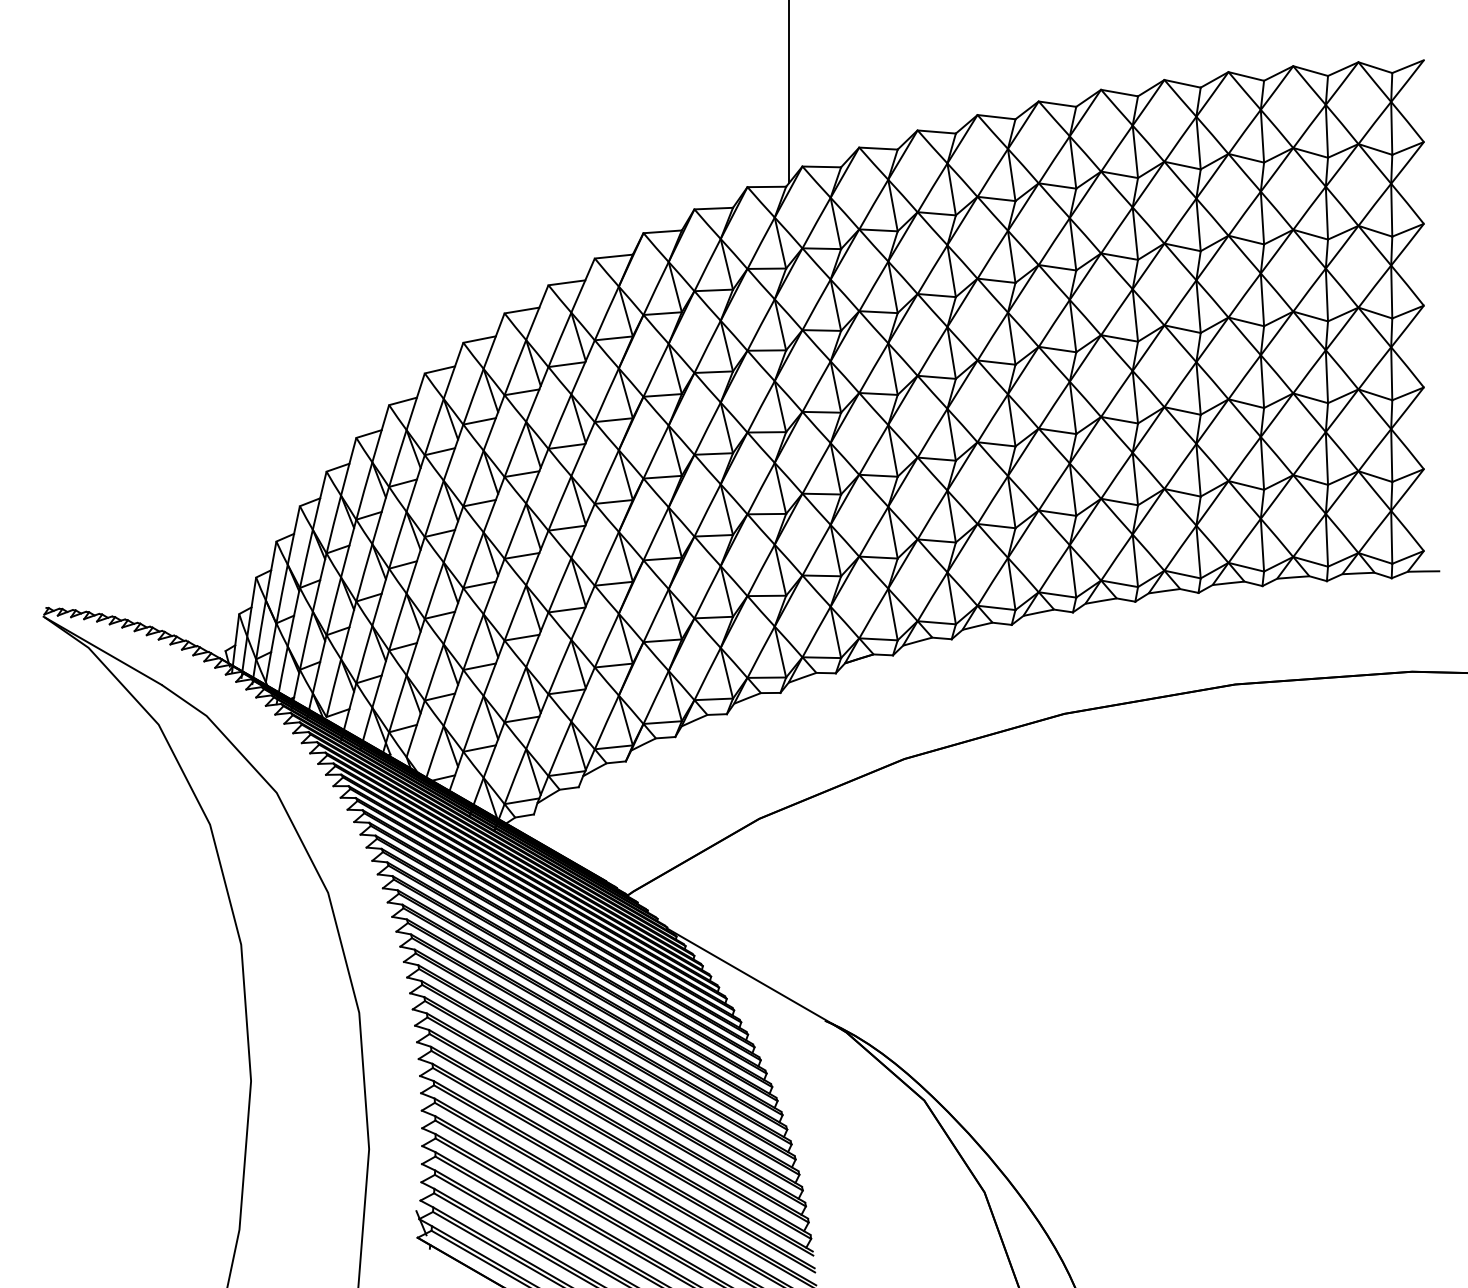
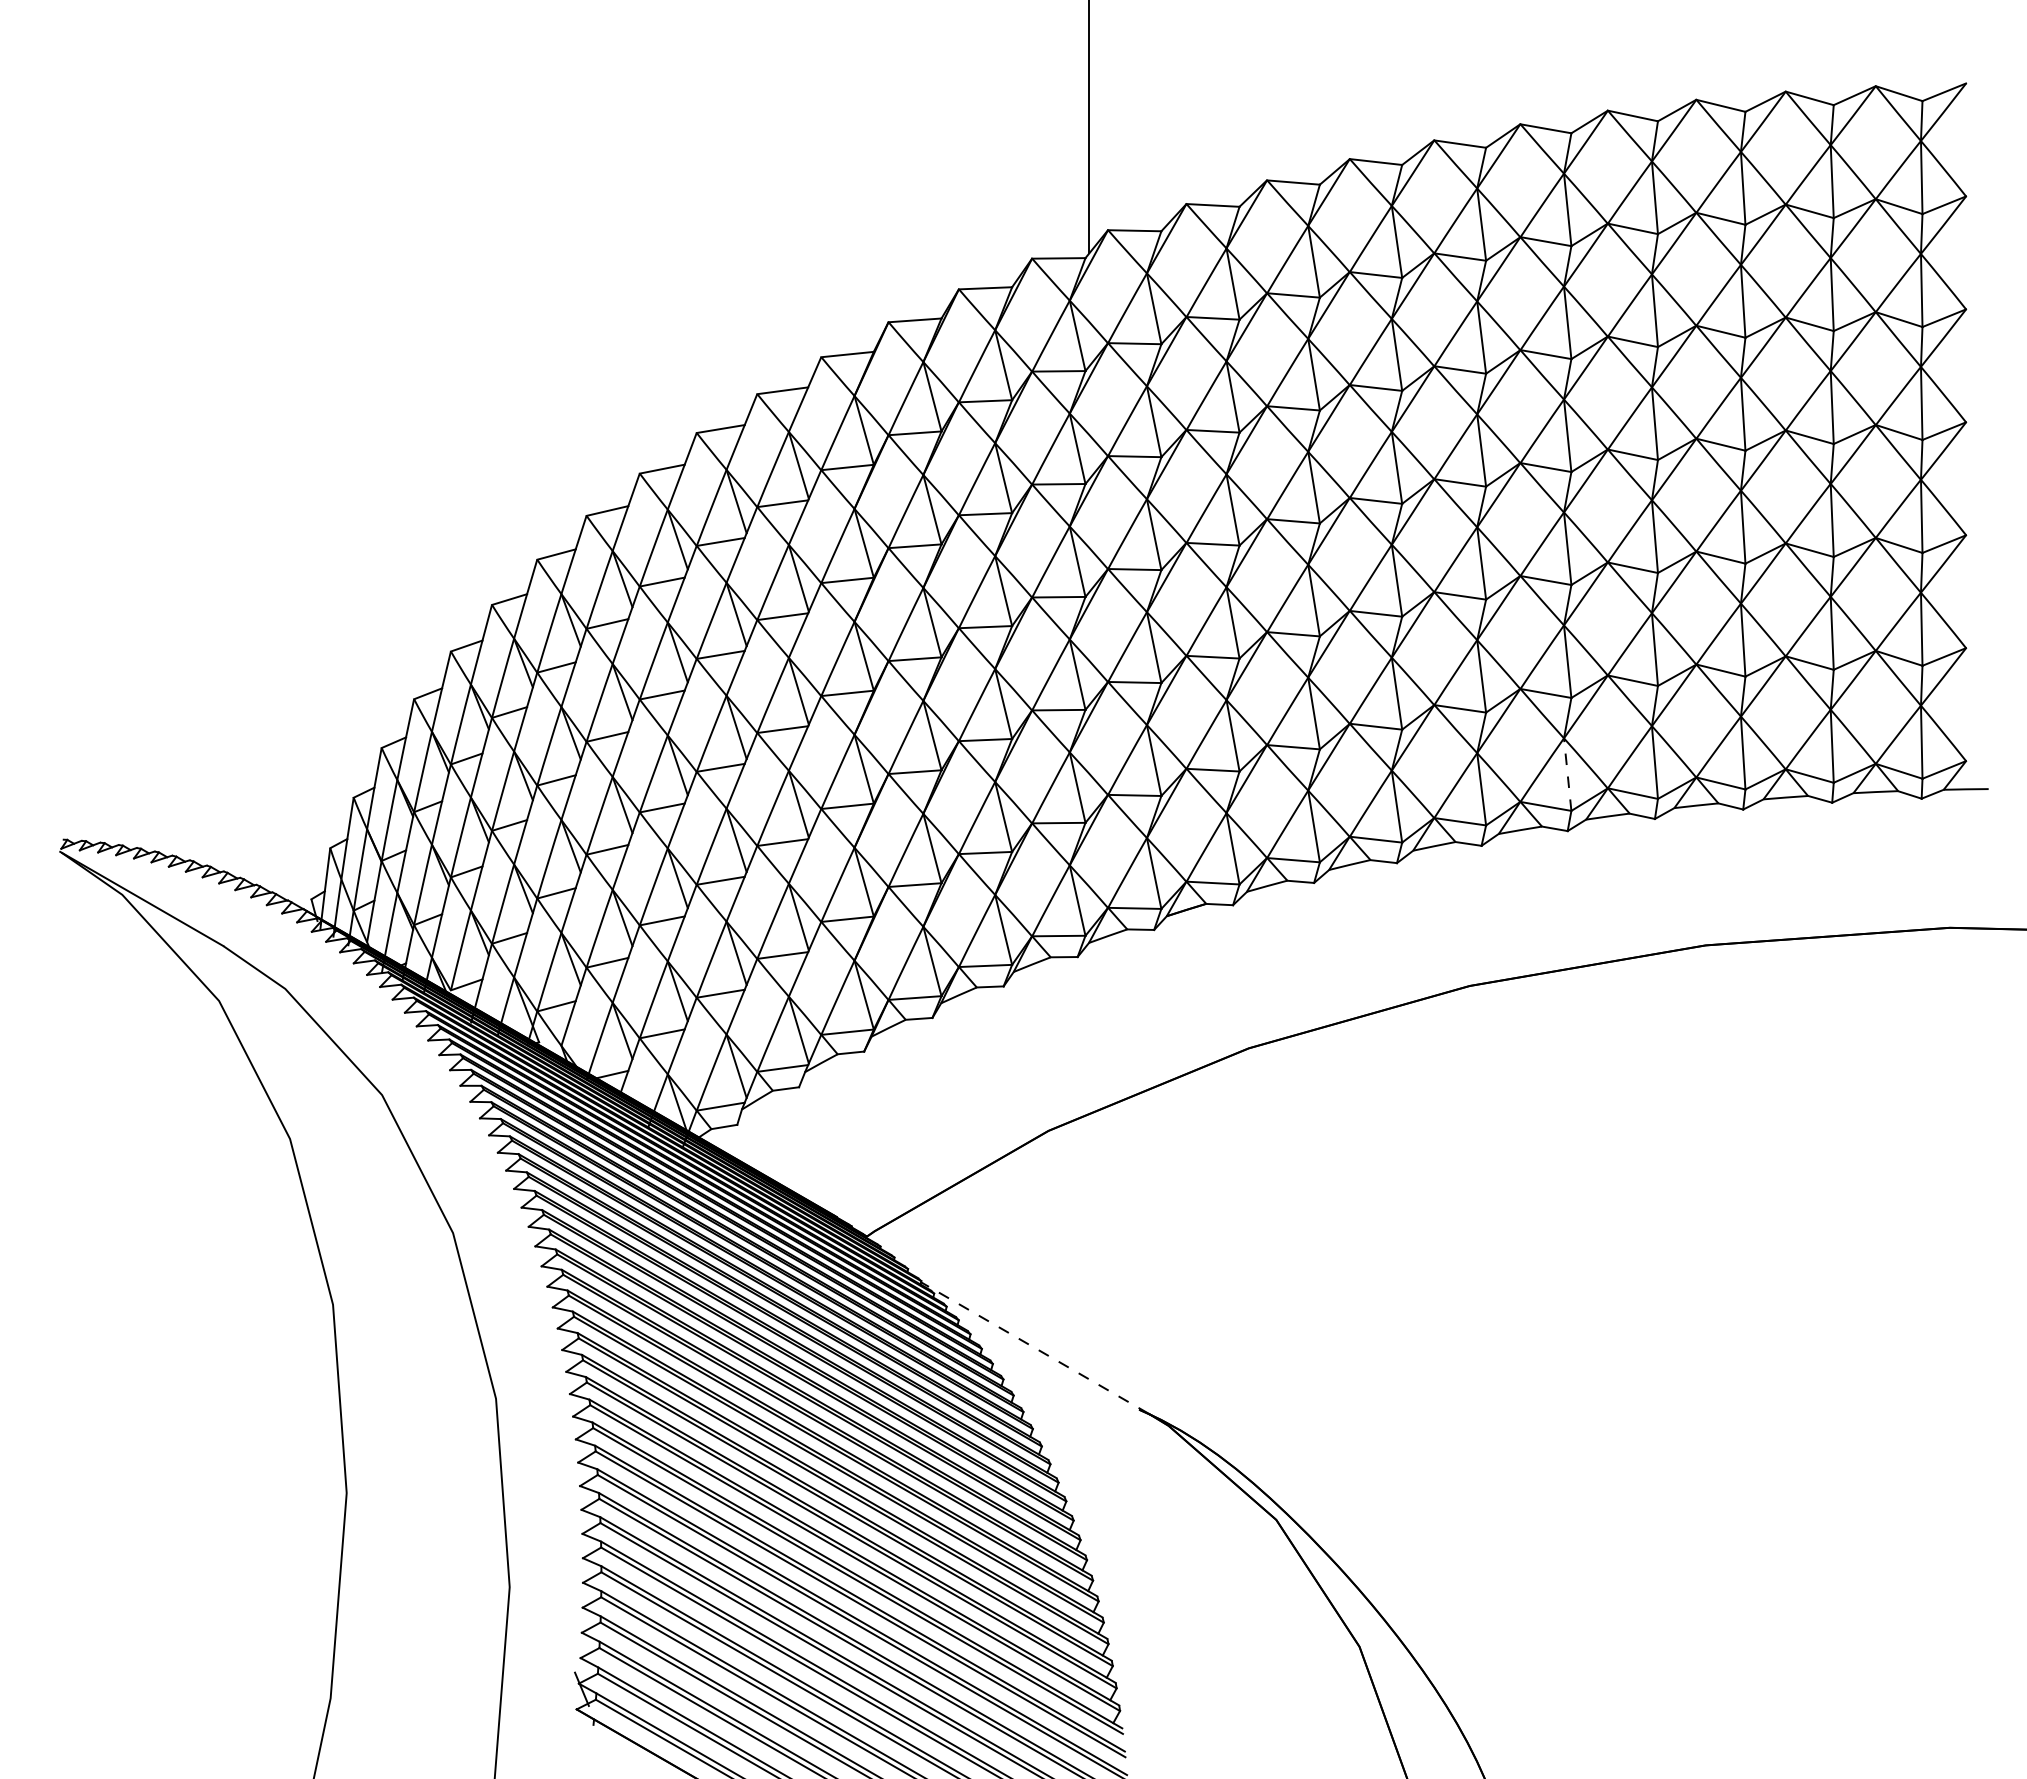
line: (1135, 560) -> (1567, 774), solid -> dashed
line: (749, 975) -> (1034, 1347), solid -> dashed

